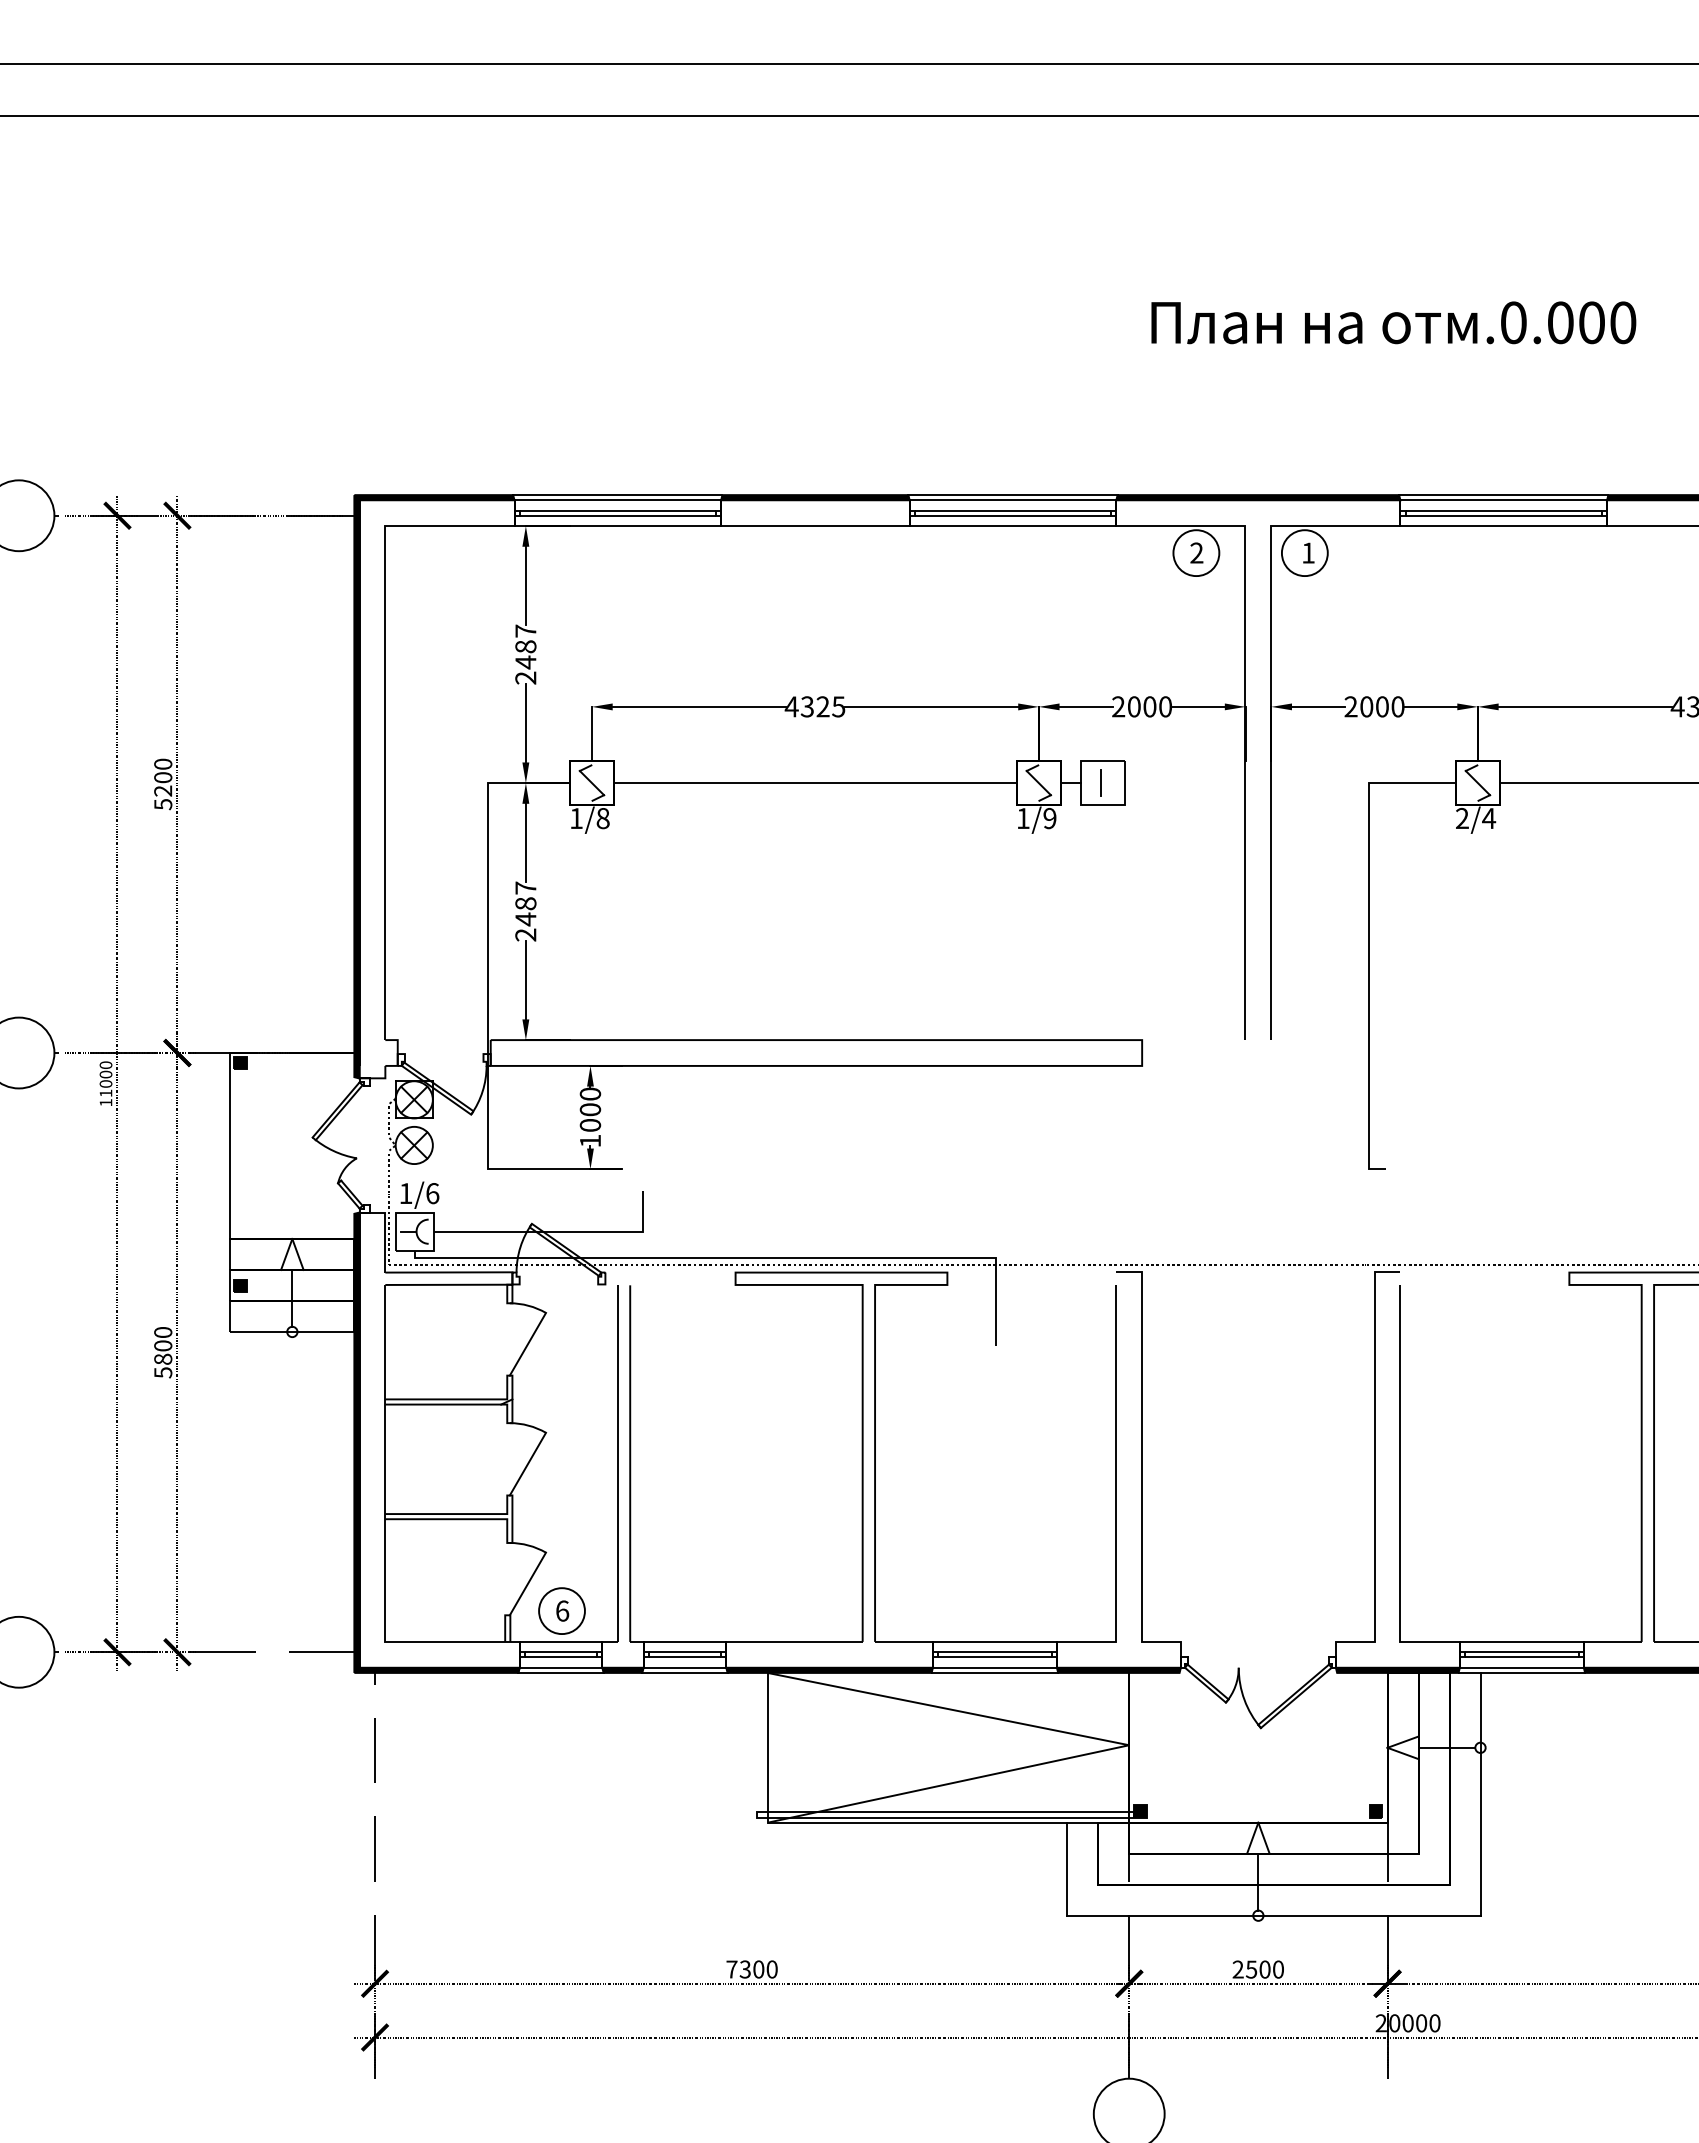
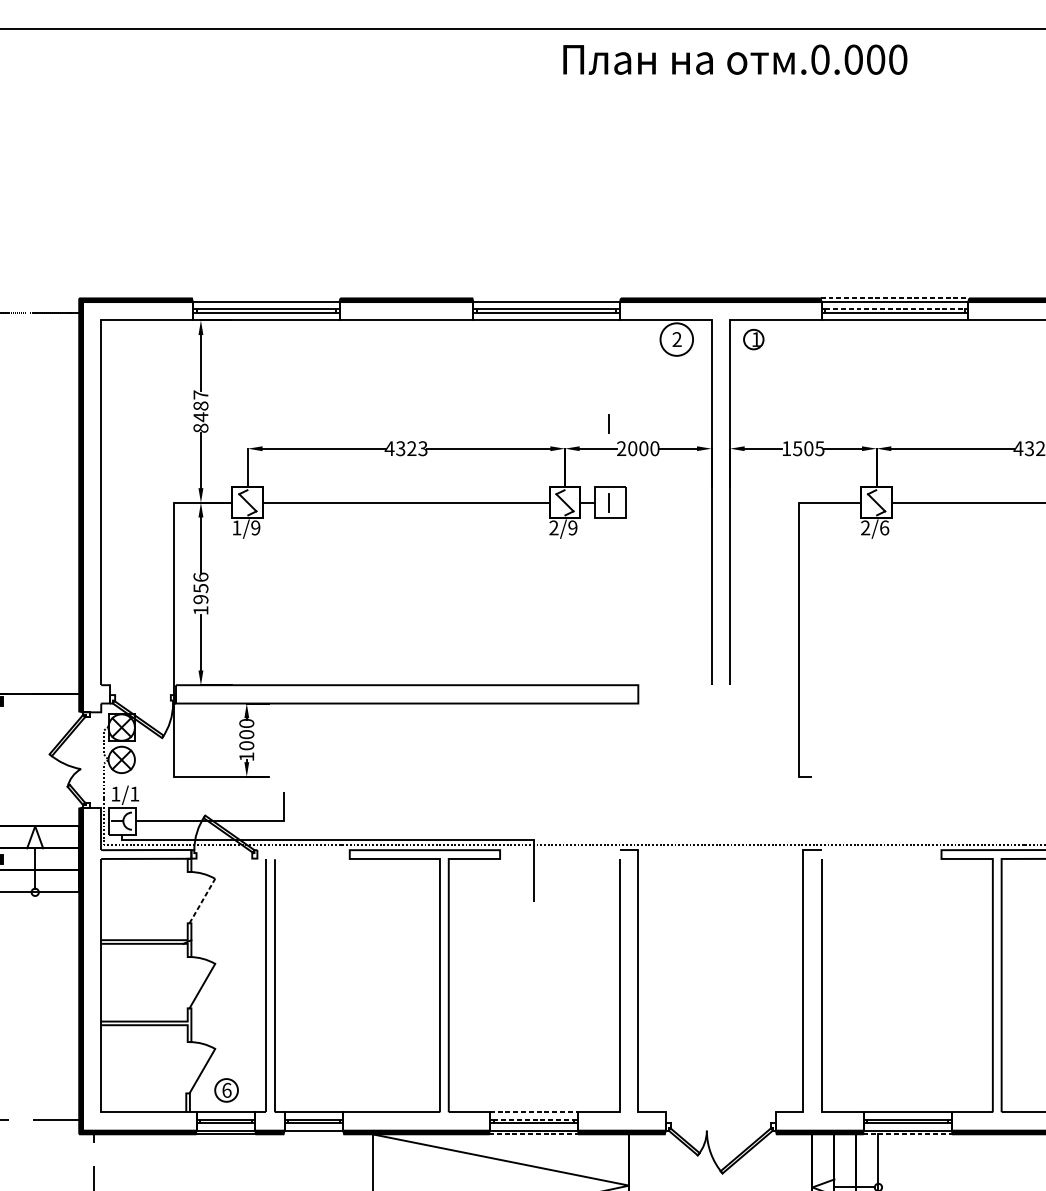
text: (1393, 322) -> (735, 59), moved
line: (617, 495) -> (265, 298), removed
line: (1012, 495) -> (546, 298), removed
line: (1503, 495) -> (894, 298), solid -> dashed
line: (1504, 510) -> (895, 309), solid -> dashed
circle: (1304, 553) -> (753, 339), size x0.6
line: (1100, 671) -> (608, 423), added
text: (525, 677) -> (200, 427), 2487 -> 8487
text: (838, 706) -> (422, 448), 4325 -> 4323
text: (1374, 706) -> (803, 448), 2000 -> 1505
text: (1022, 817) -> (553, 527), 1 -> 2
text: (602, 818) -> (255, 527), 8 -> 9
text: (1489, 818) -> (884, 527), 4 -> 6
text: (525, 911) -> (200, 593), 2487 -> 1956
text: (432, 1193) -> (134, 794), 6 -> 1
line: (528, 1343) -> (202, 900), solid -> dashed
circle: (561, 1611) -> (226, 1090), size x0.7
line: (994, 1641) -> (533, 1112), solid -> dashed
line: (994, 1652) -> (533, 1119), solid -> dashed
line: (684, 1672) -> (313, 1134), removed
line: (995, 1672) -> (534, 1134), solid -> dashed
line: (1522, 1672) -> (908, 1134), solid -> dashed

